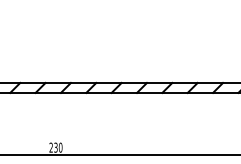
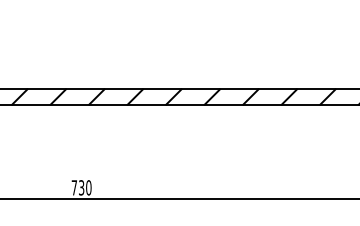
text: (50, 147) -> (73, 187), 230 -> 730

